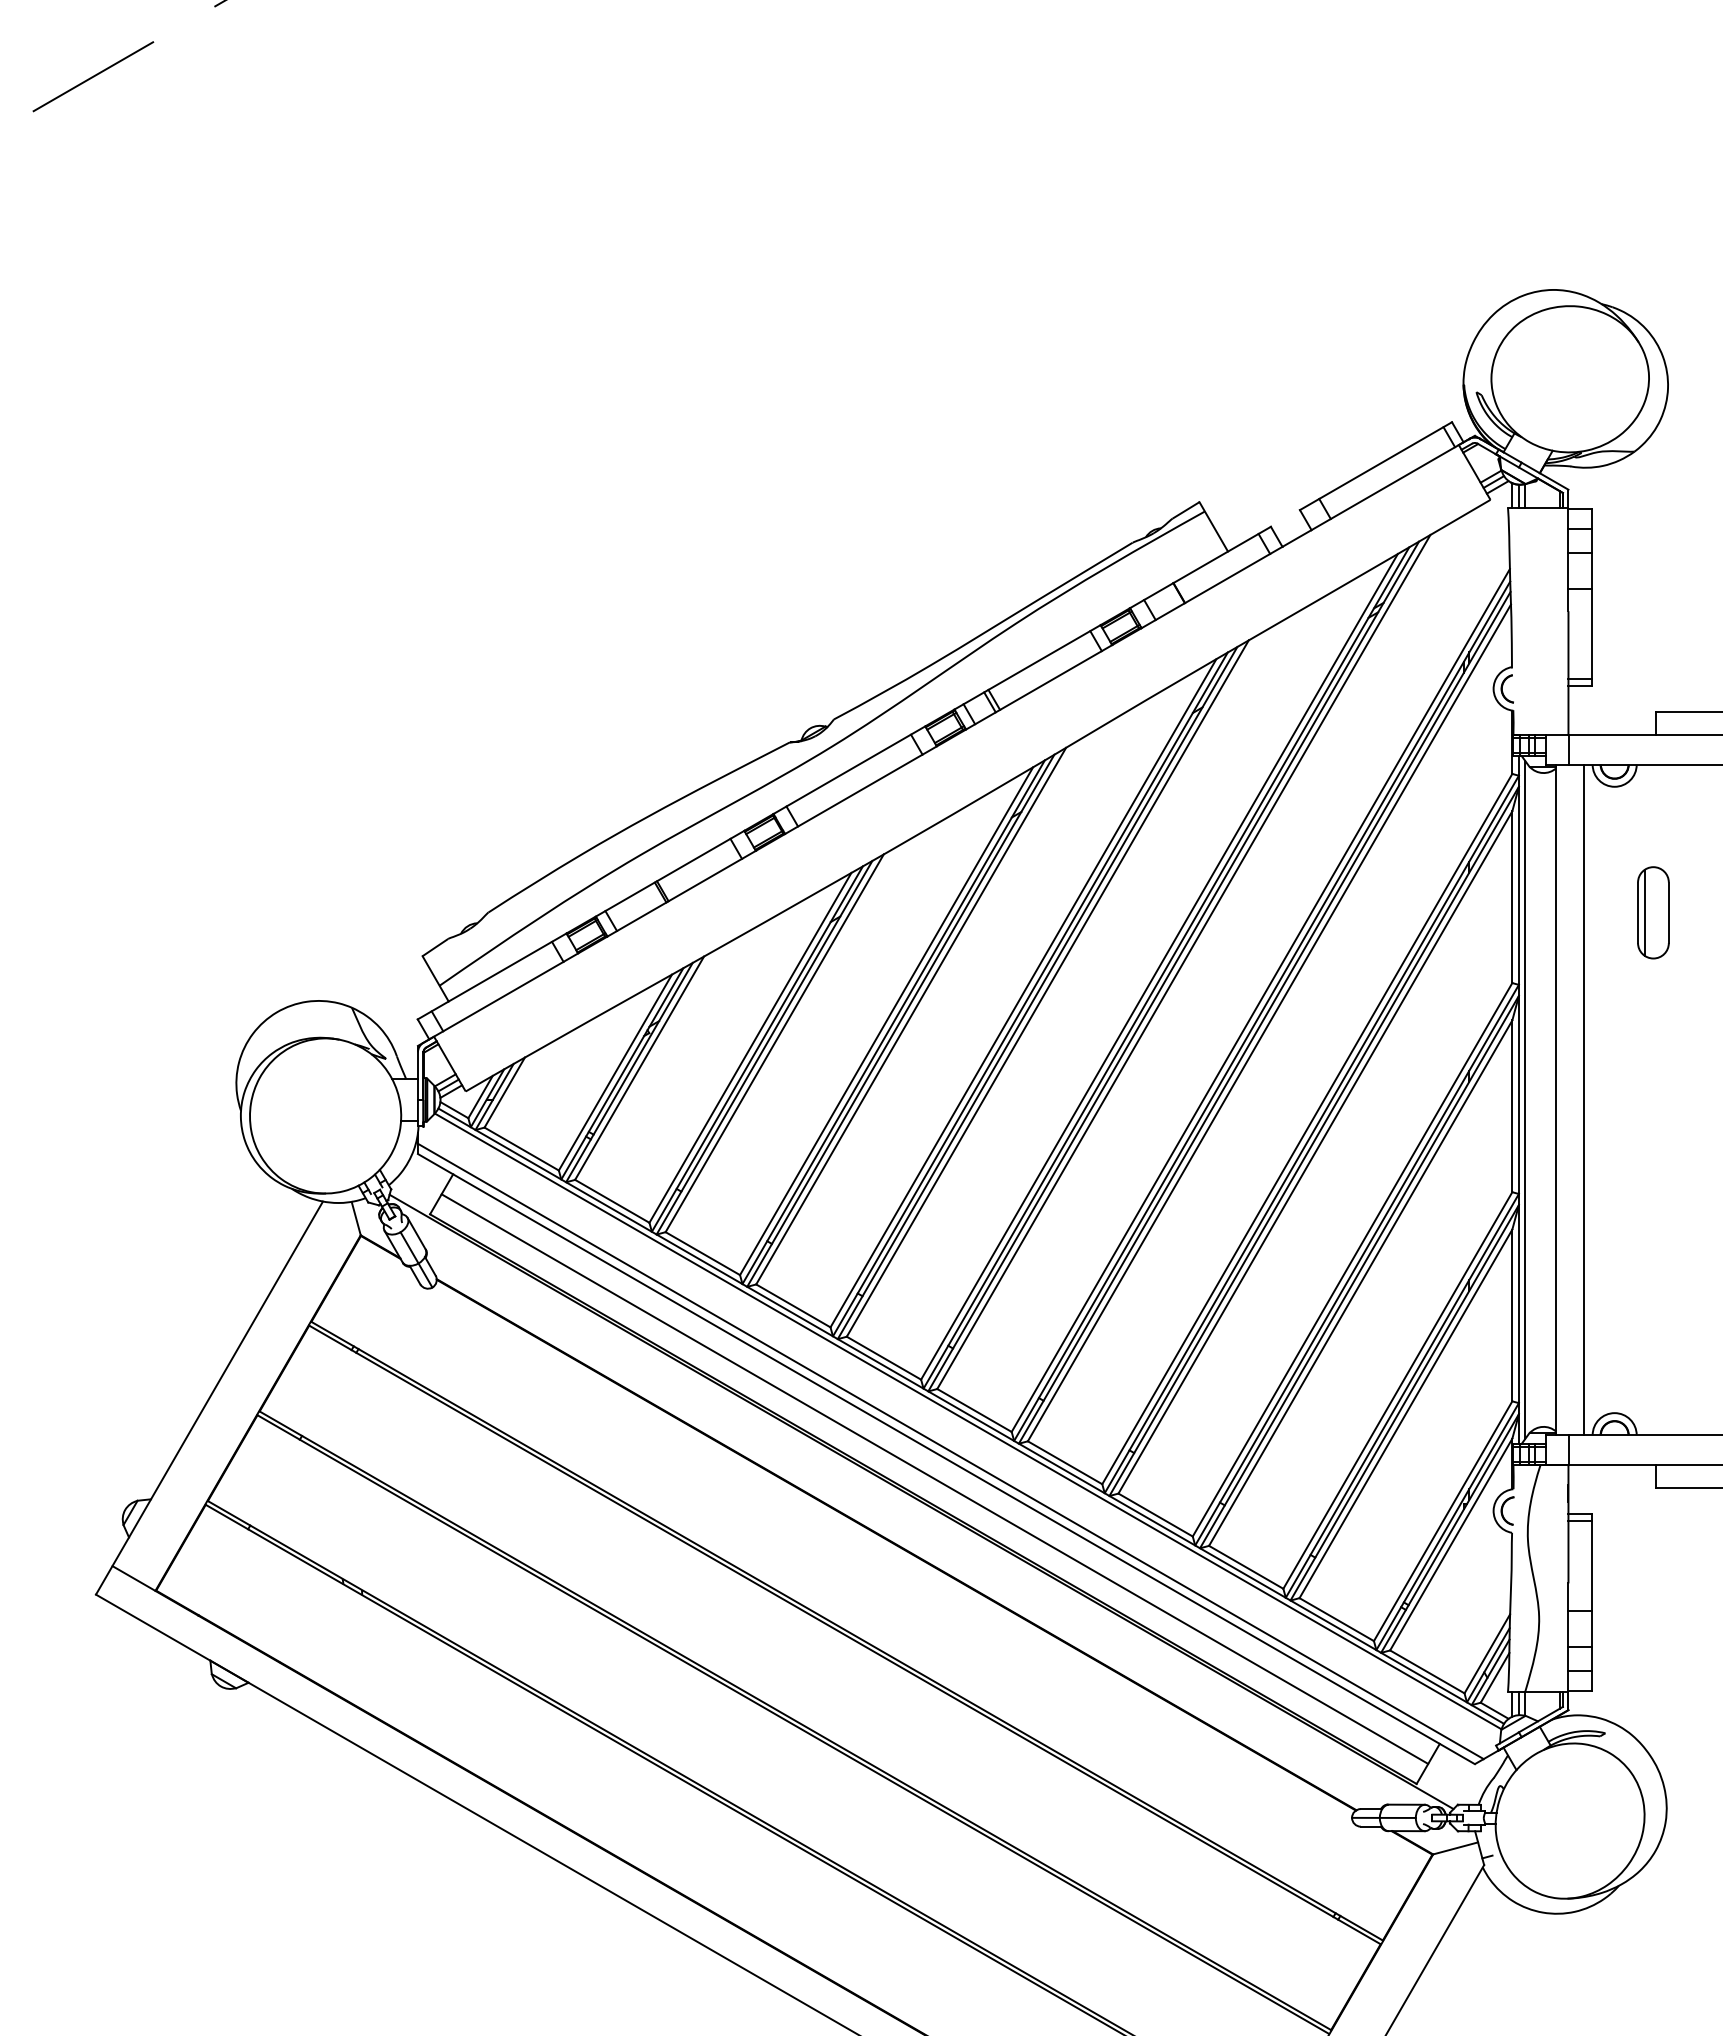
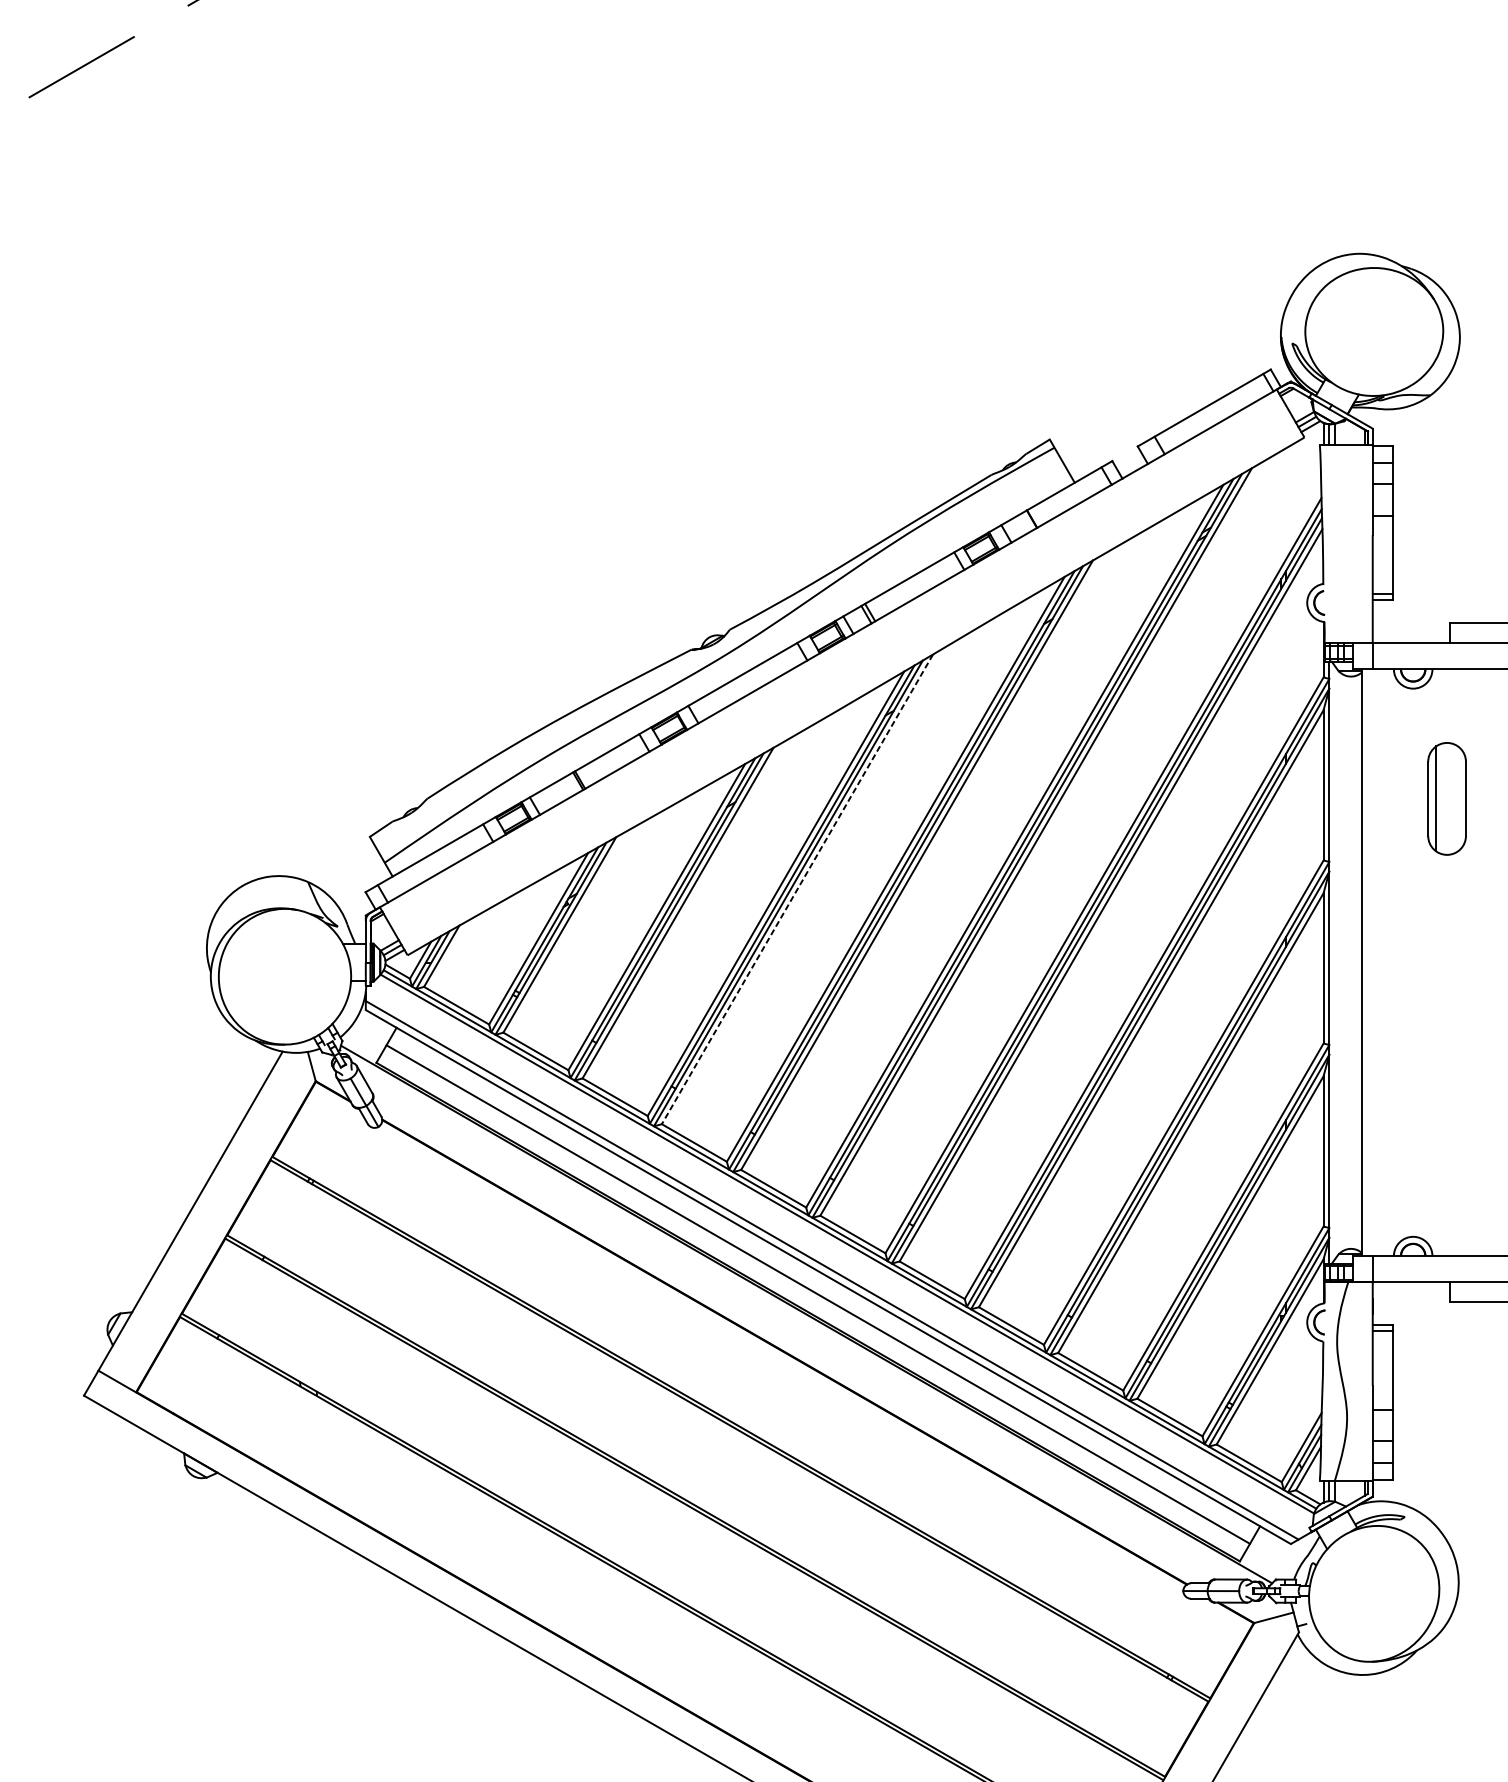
part: (1653, 912) -> (1447, 798), size x1.4
line: (911, 1016) -> (797, 889), solid -> dashed
line: (1524, 1099) -> (1334, 962), removed
line: (1583, 1099) -> (1385, 962), removed

